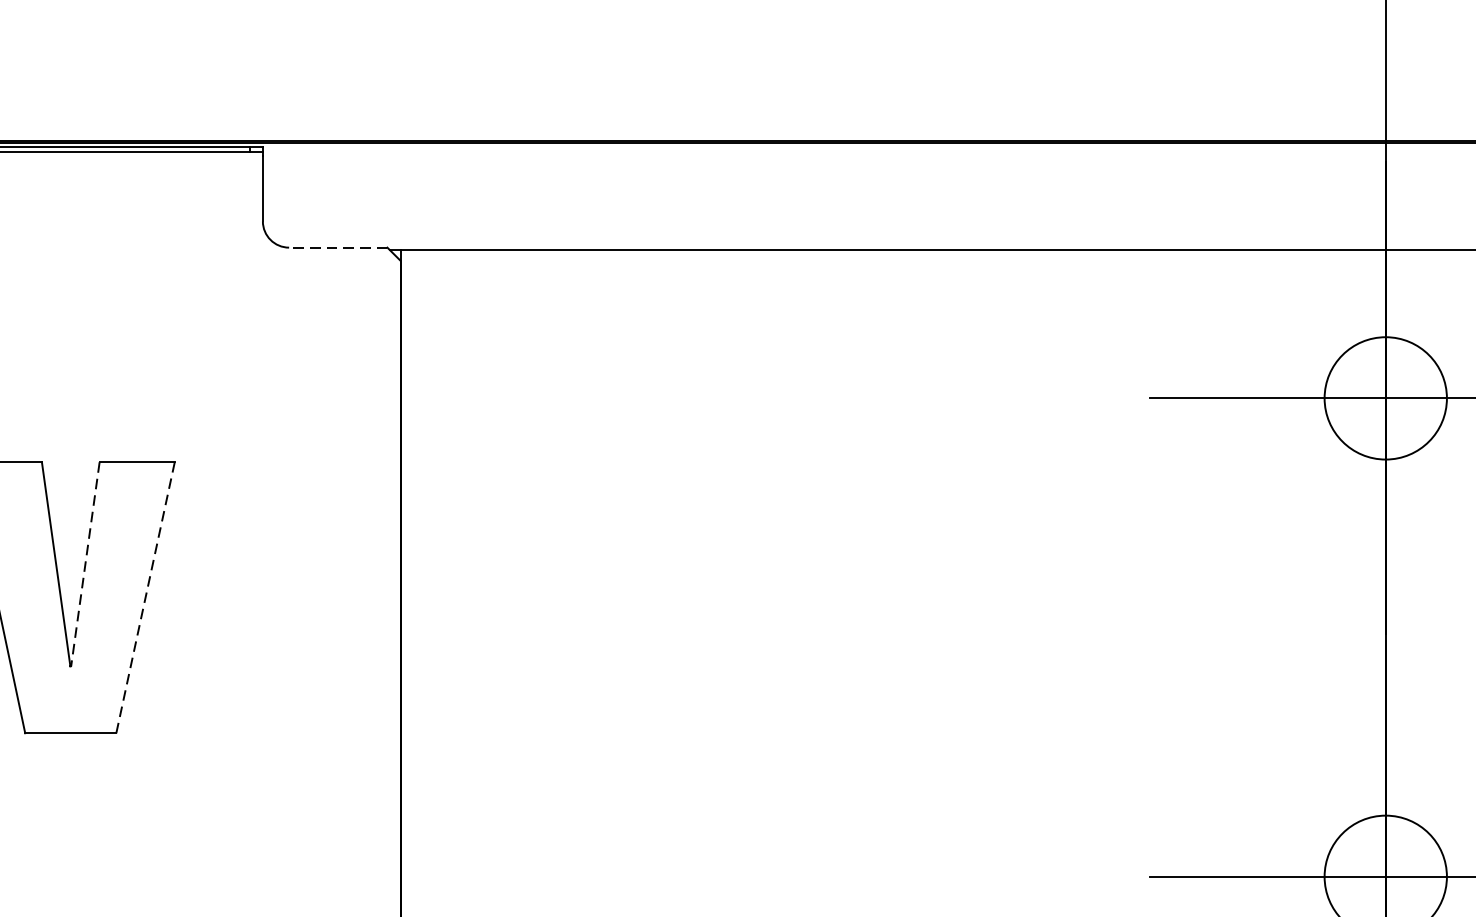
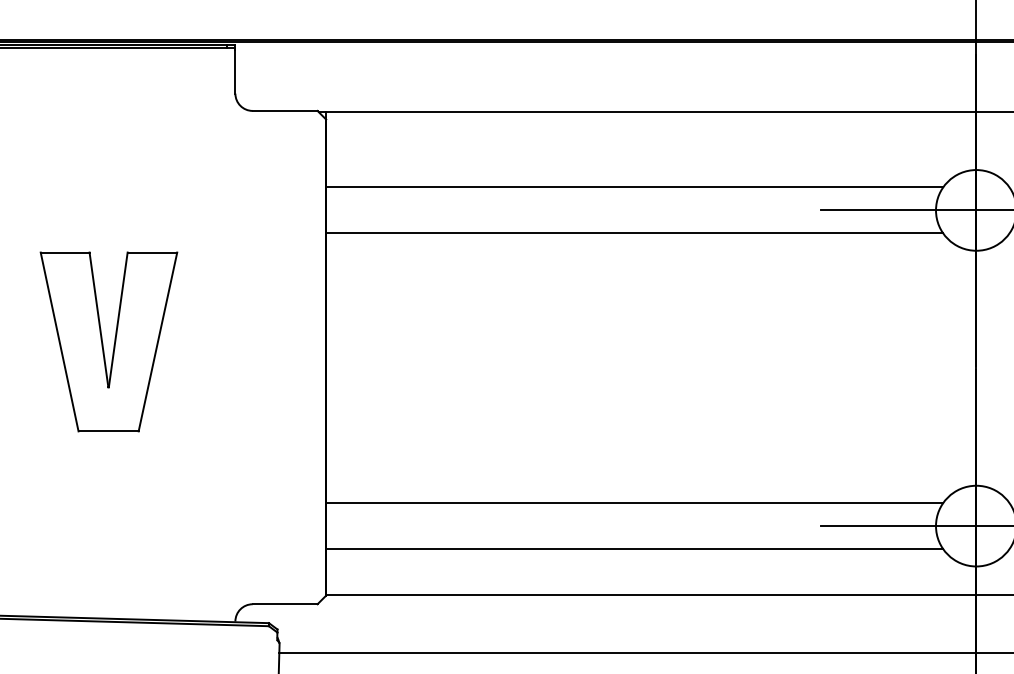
line: (337, 246) -> (284, 110), dashed -> solid
line: (867, 363) -> (634, 187), added
line: (867, 433) -> (634, 233), added
line: (85, 565) -> (118, 320), dashed -> solid
line: (146, 597) -> (158, 341), dashed -> solid
line: (867, 842) -> (634, 503), added
line: (867, 912) -> (634, 549), added

